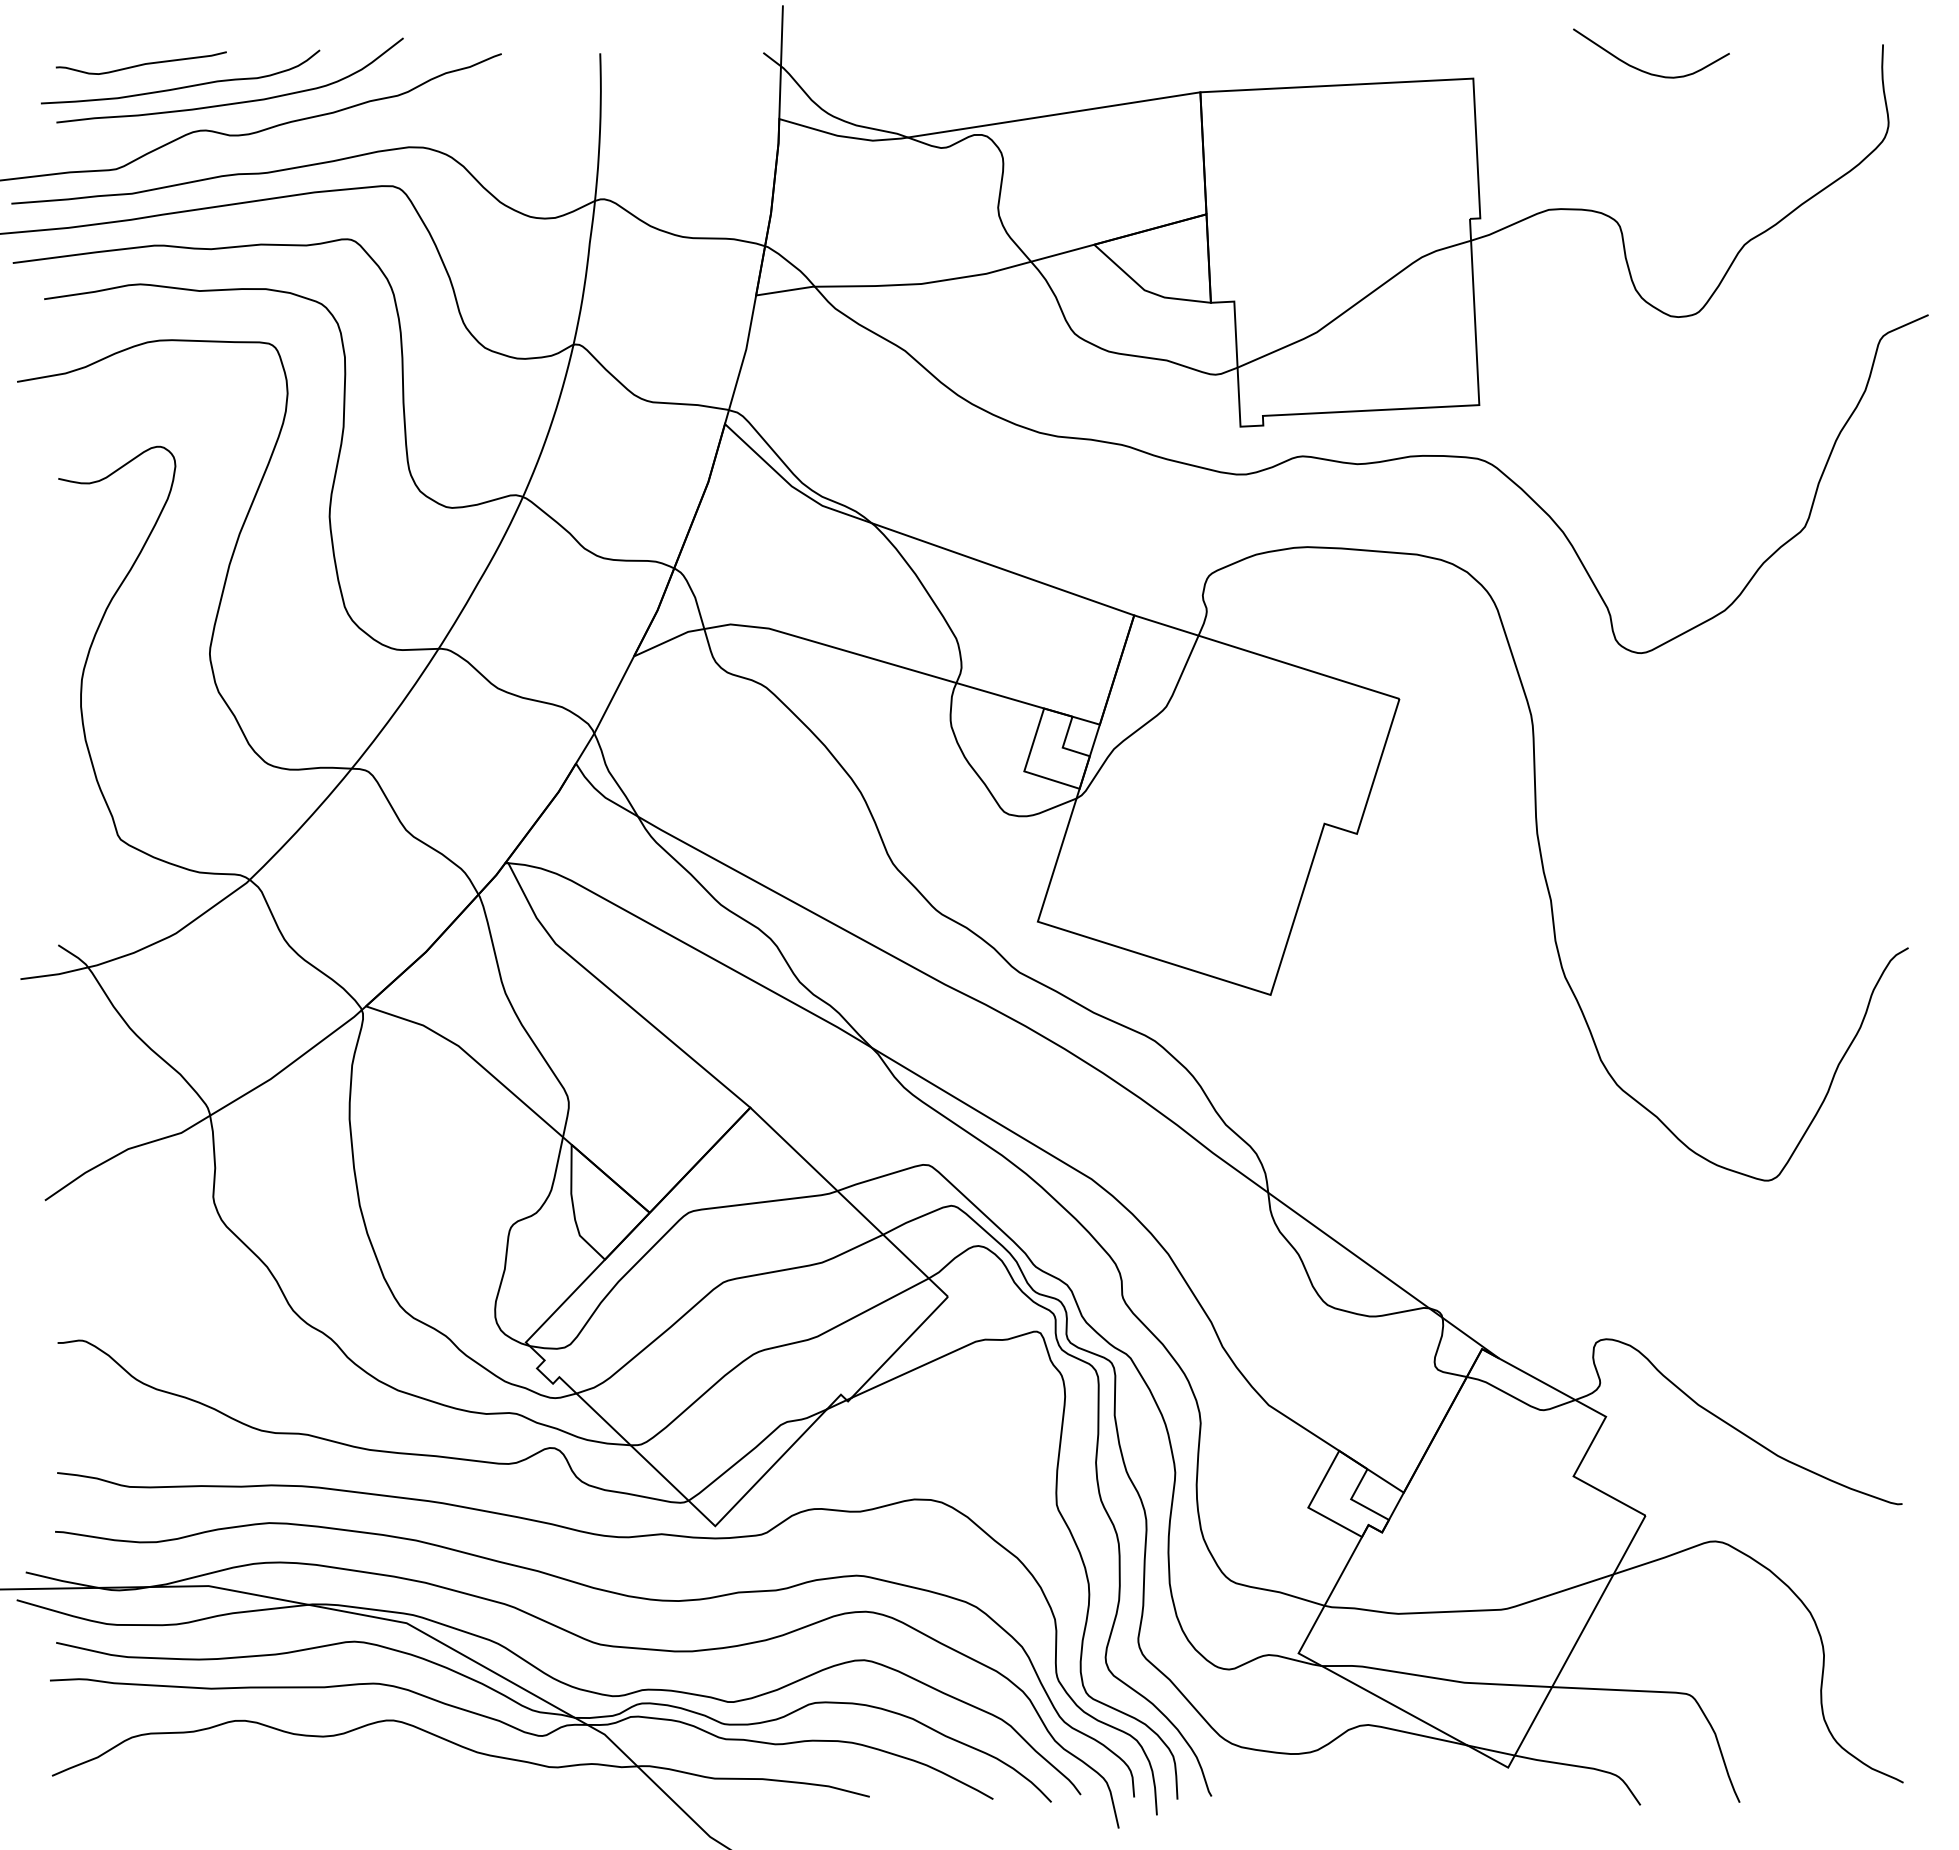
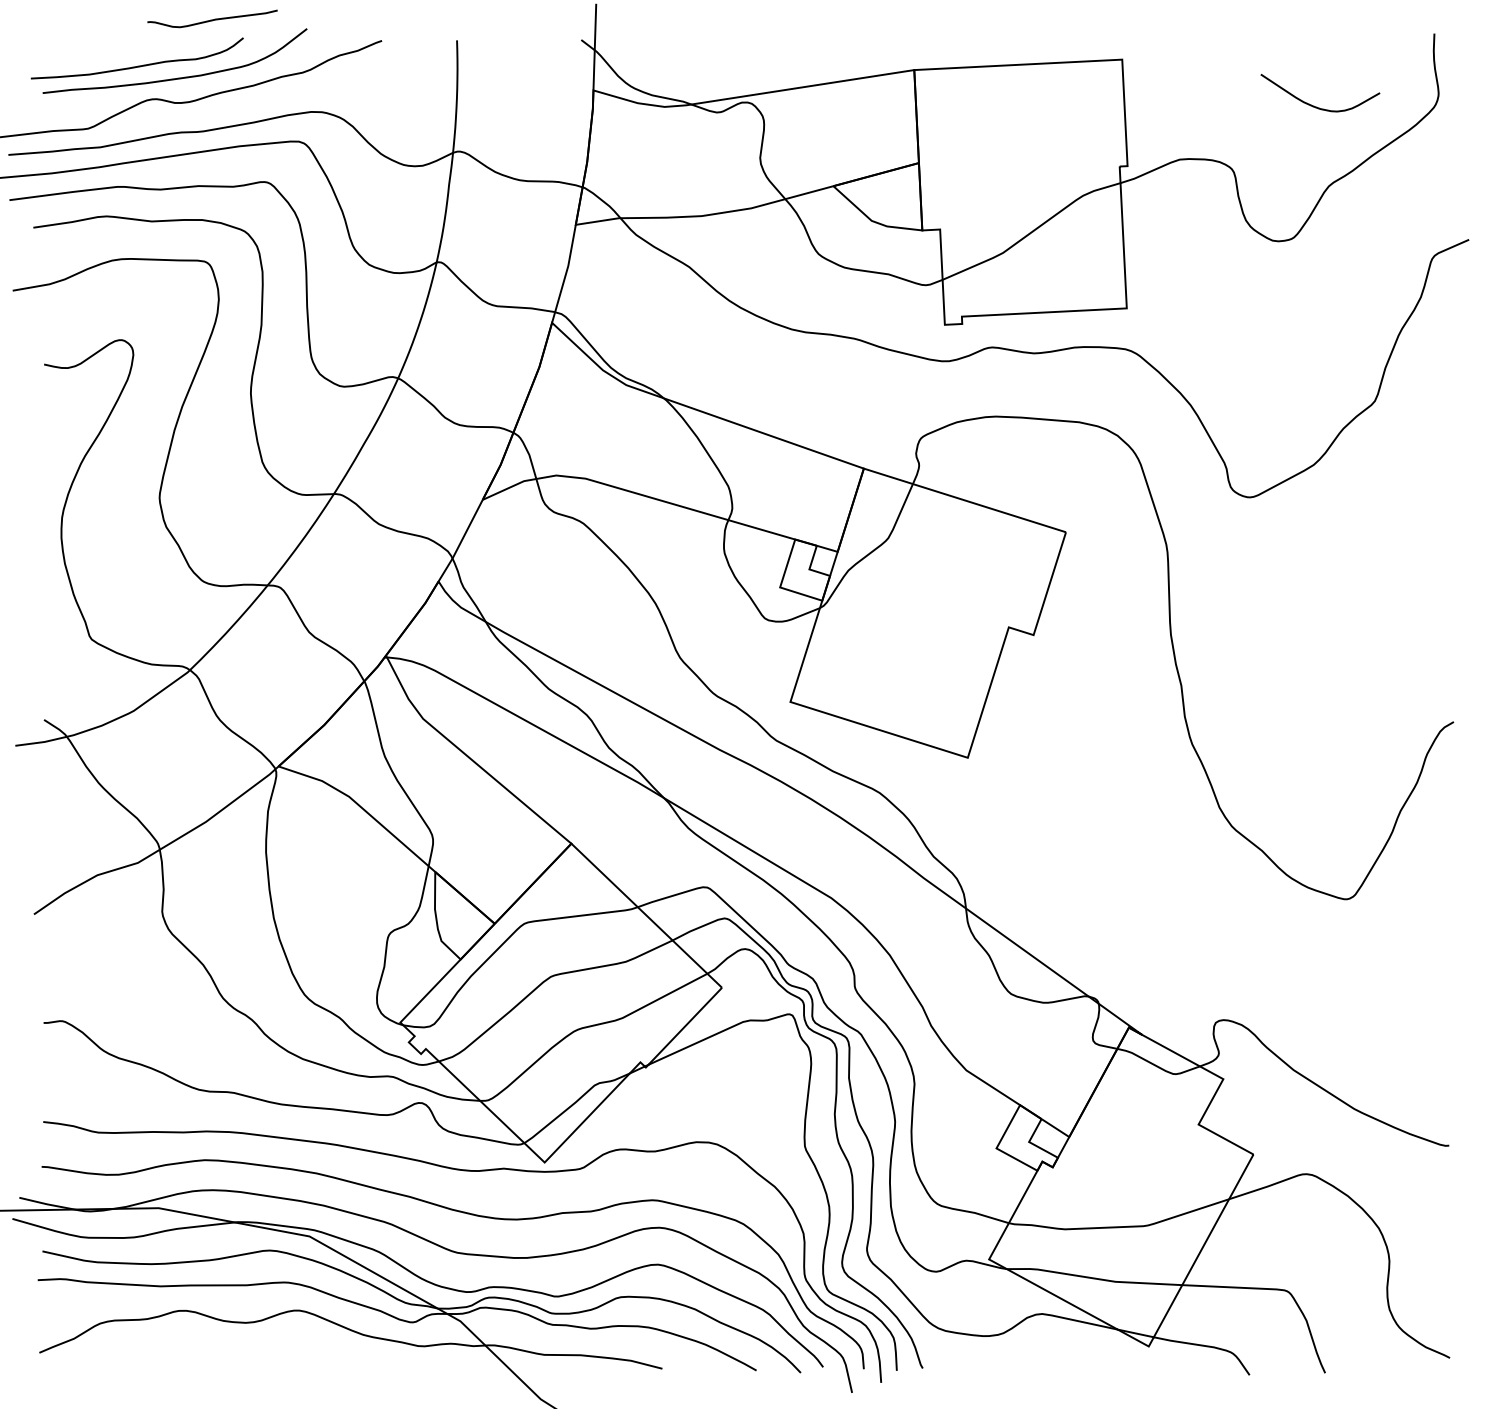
curve: (140, 64) -> (211, 19), moved
curve: (1646, 71) -> (1316, 106), moved

